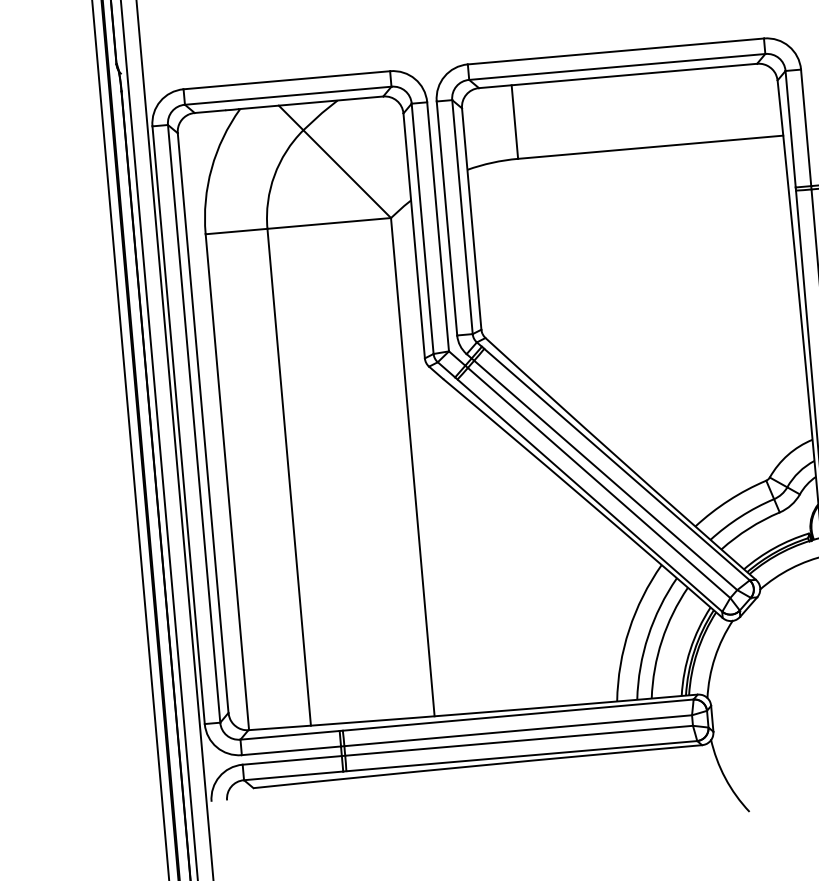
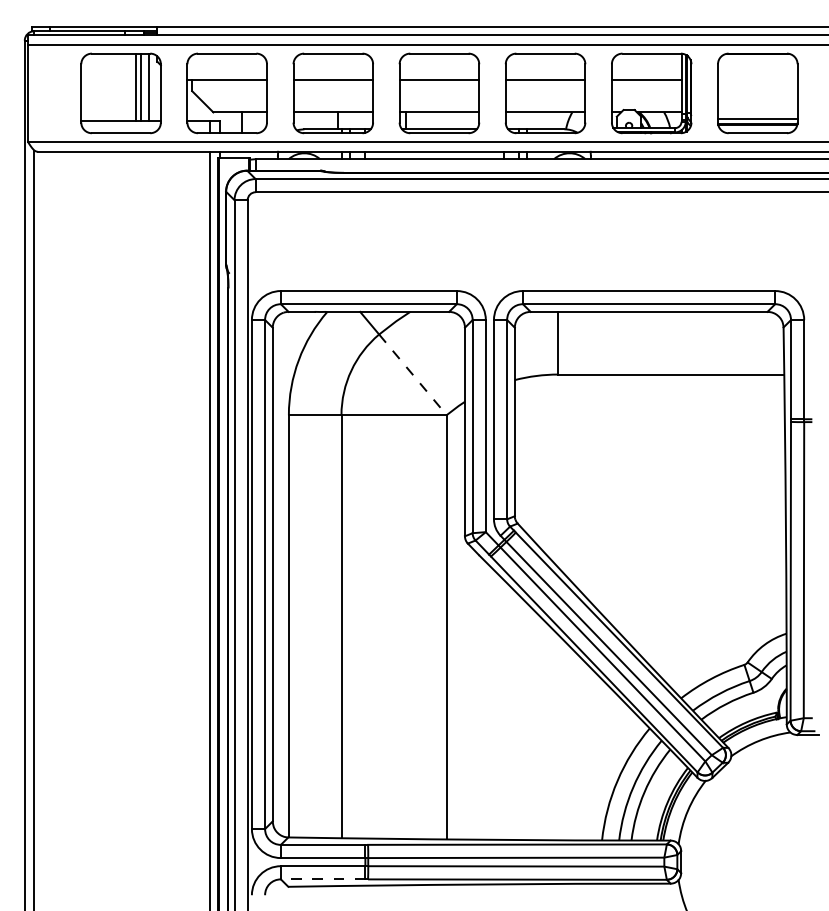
line: (346, 173) -> (412, 374), solid -> dashed
line: (292, 776) -> (322, 879), solid -> dashed

